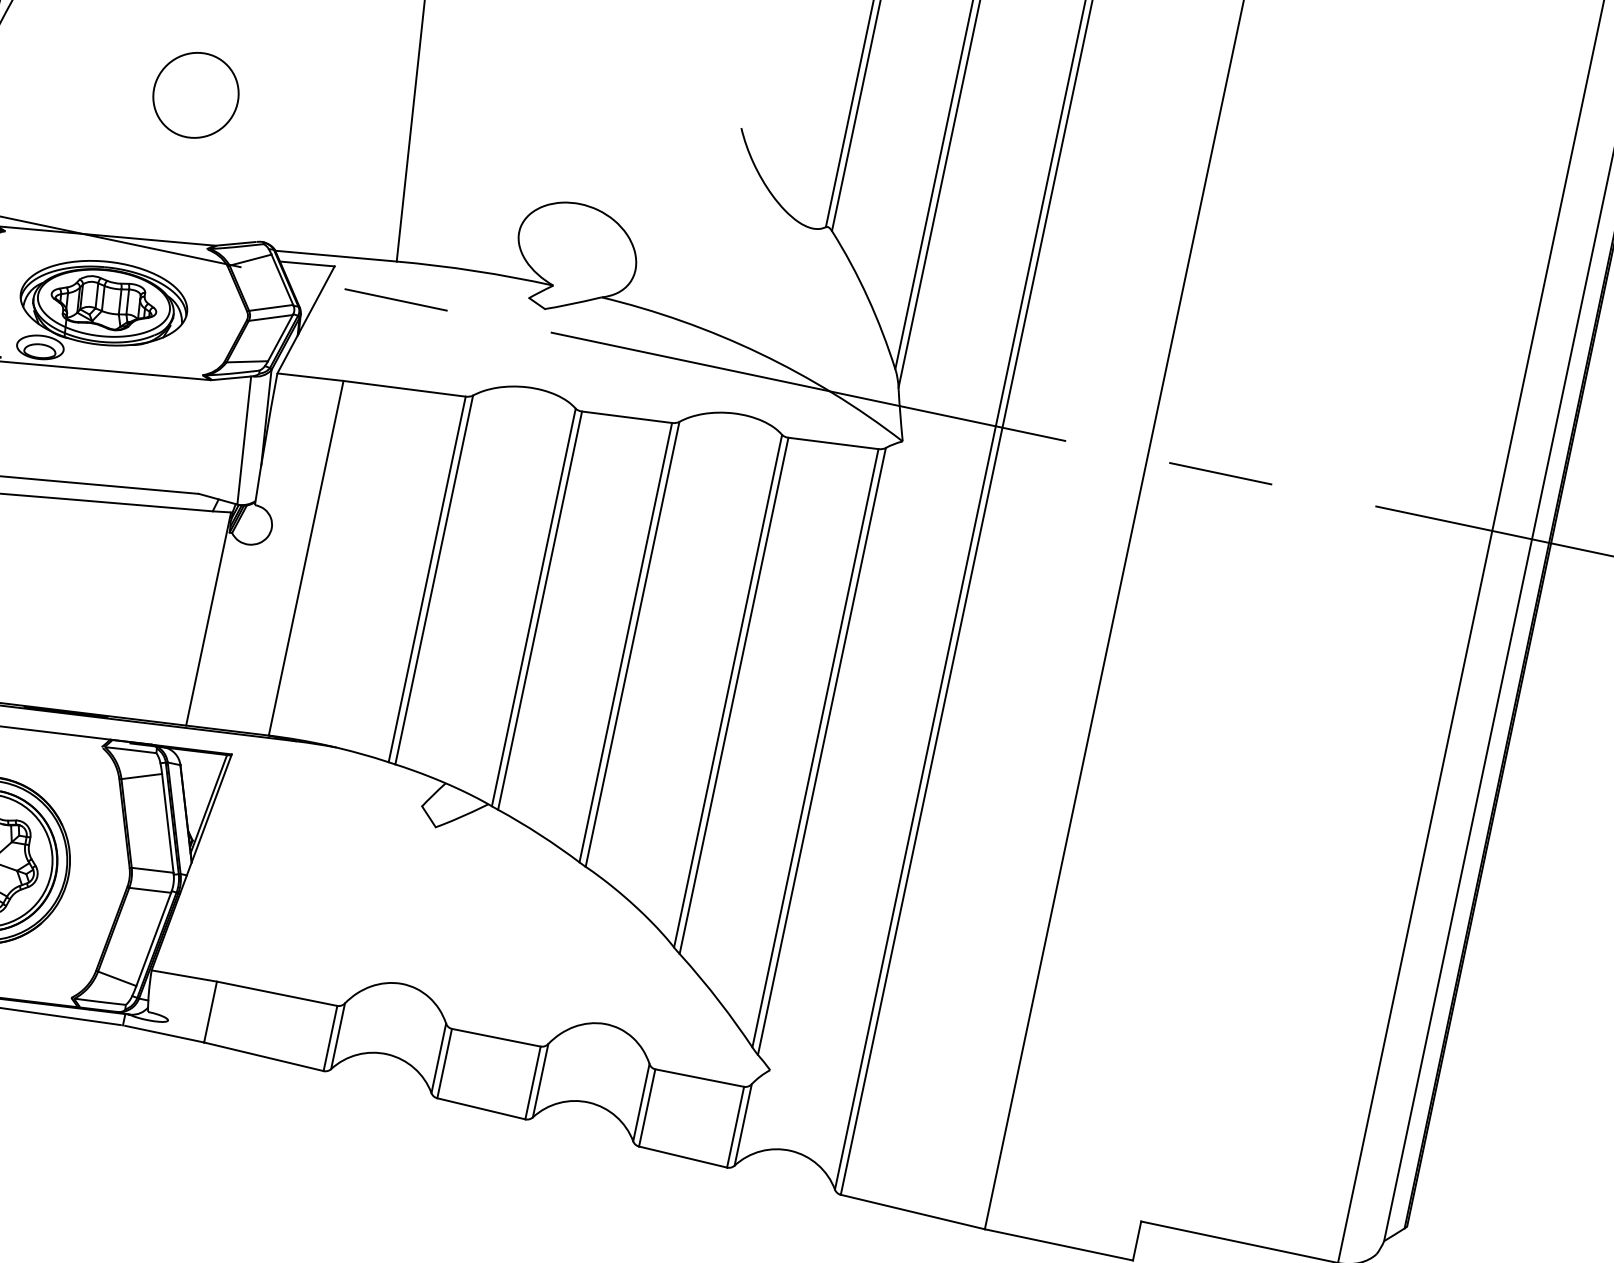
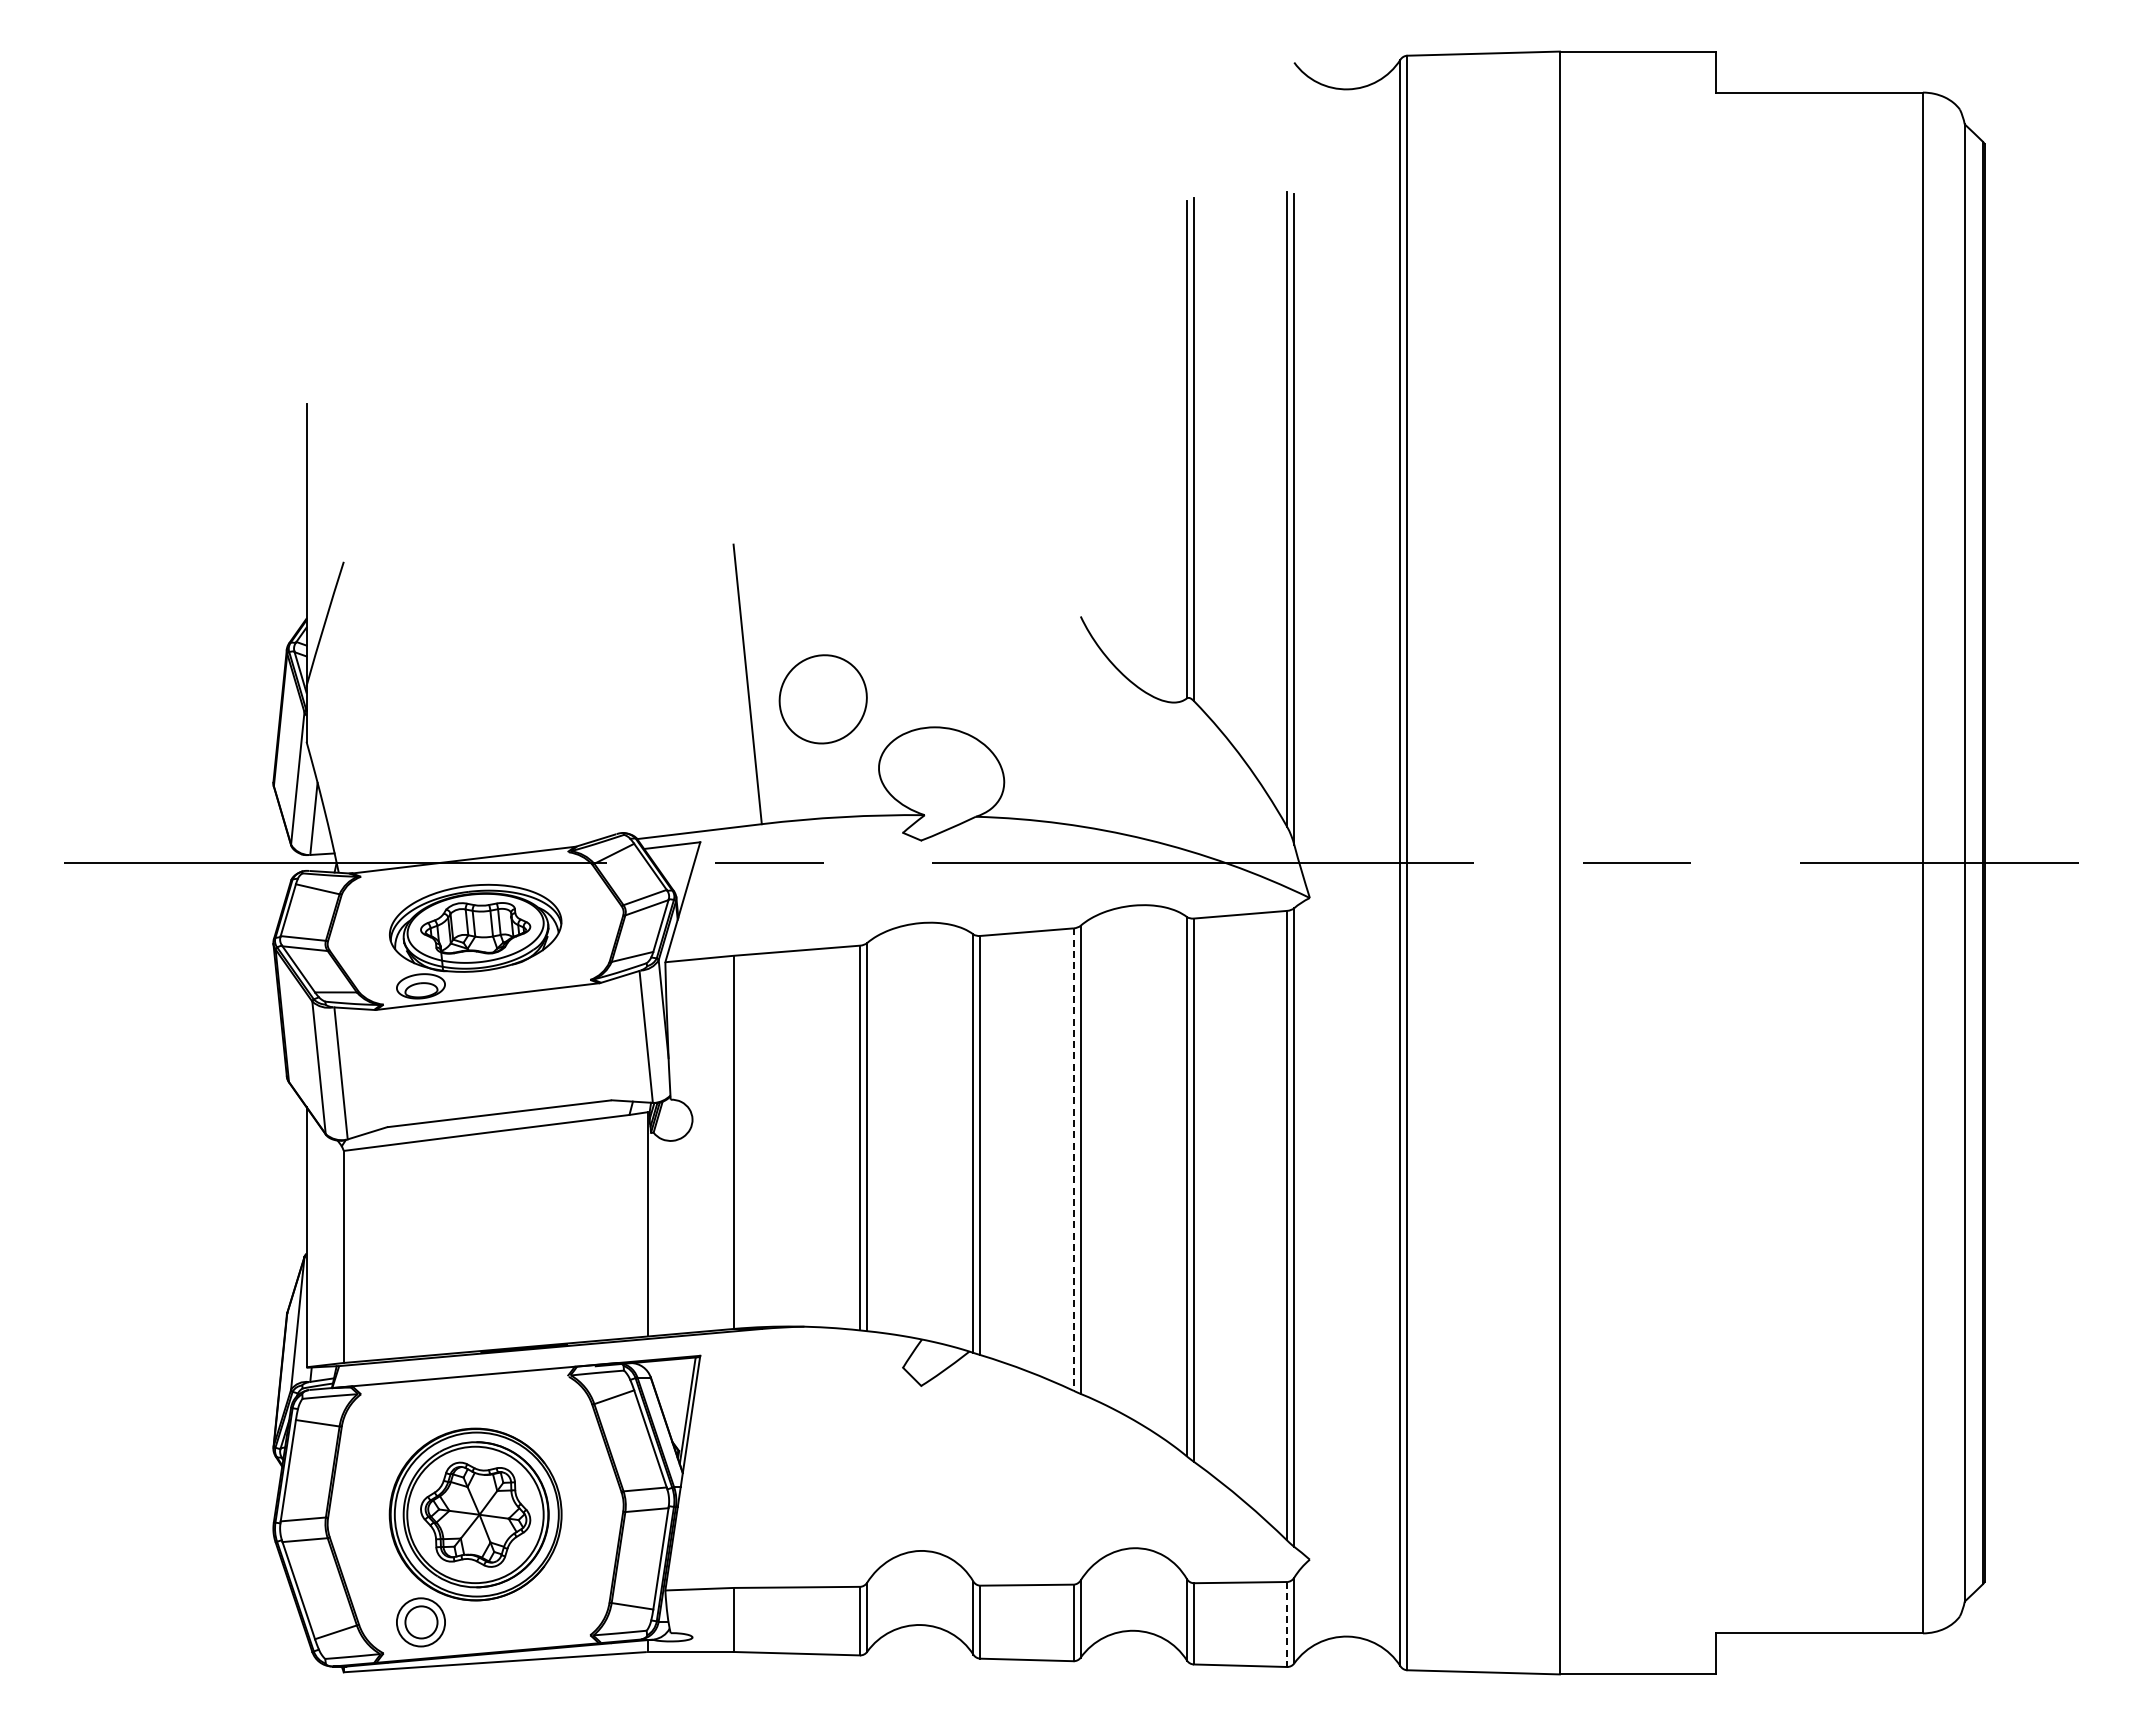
part: (195, 95) -> (822, 699), moved
line: (625, 643) -> (1073, 1160), solid -> dashed
line: (735, 1127) -> (1287, 1624), solid -> dashed

